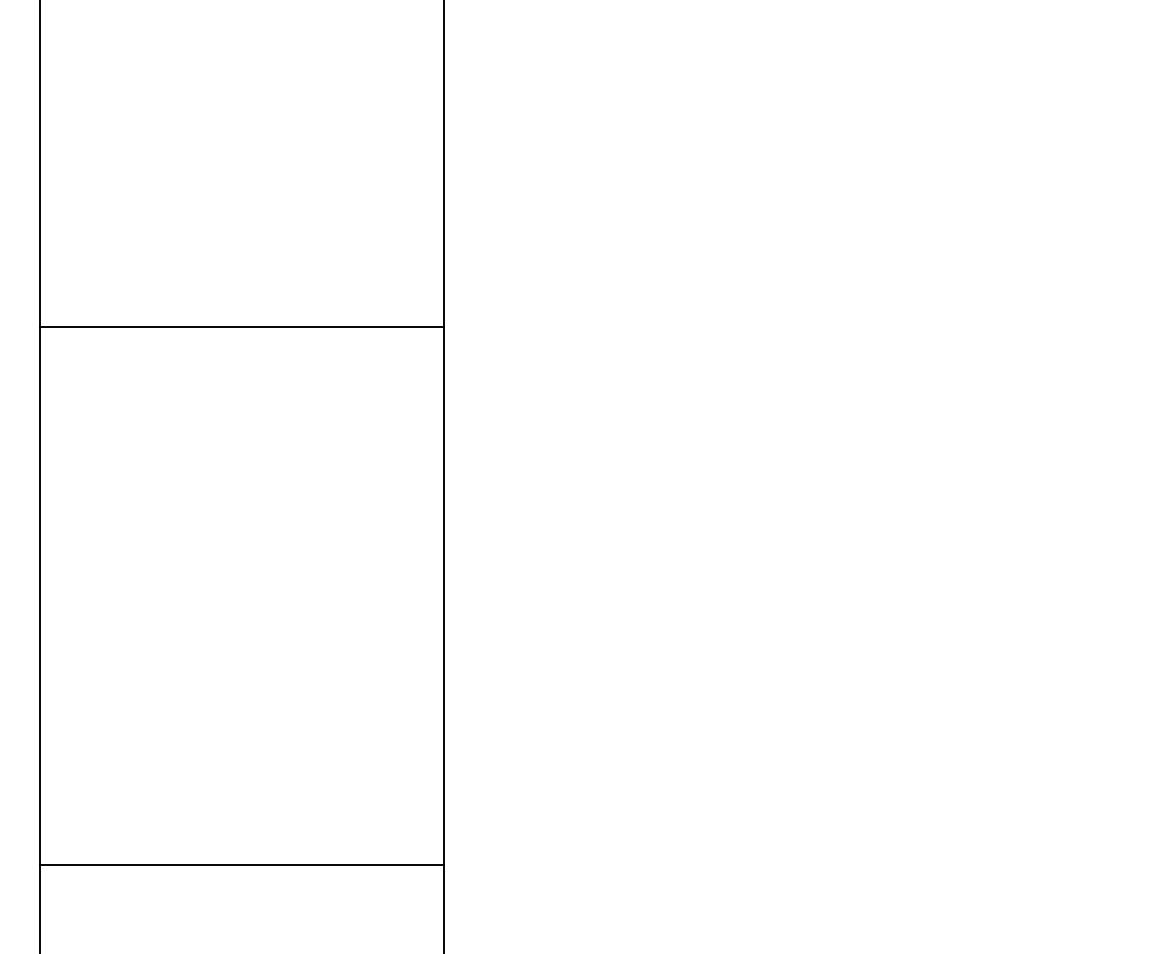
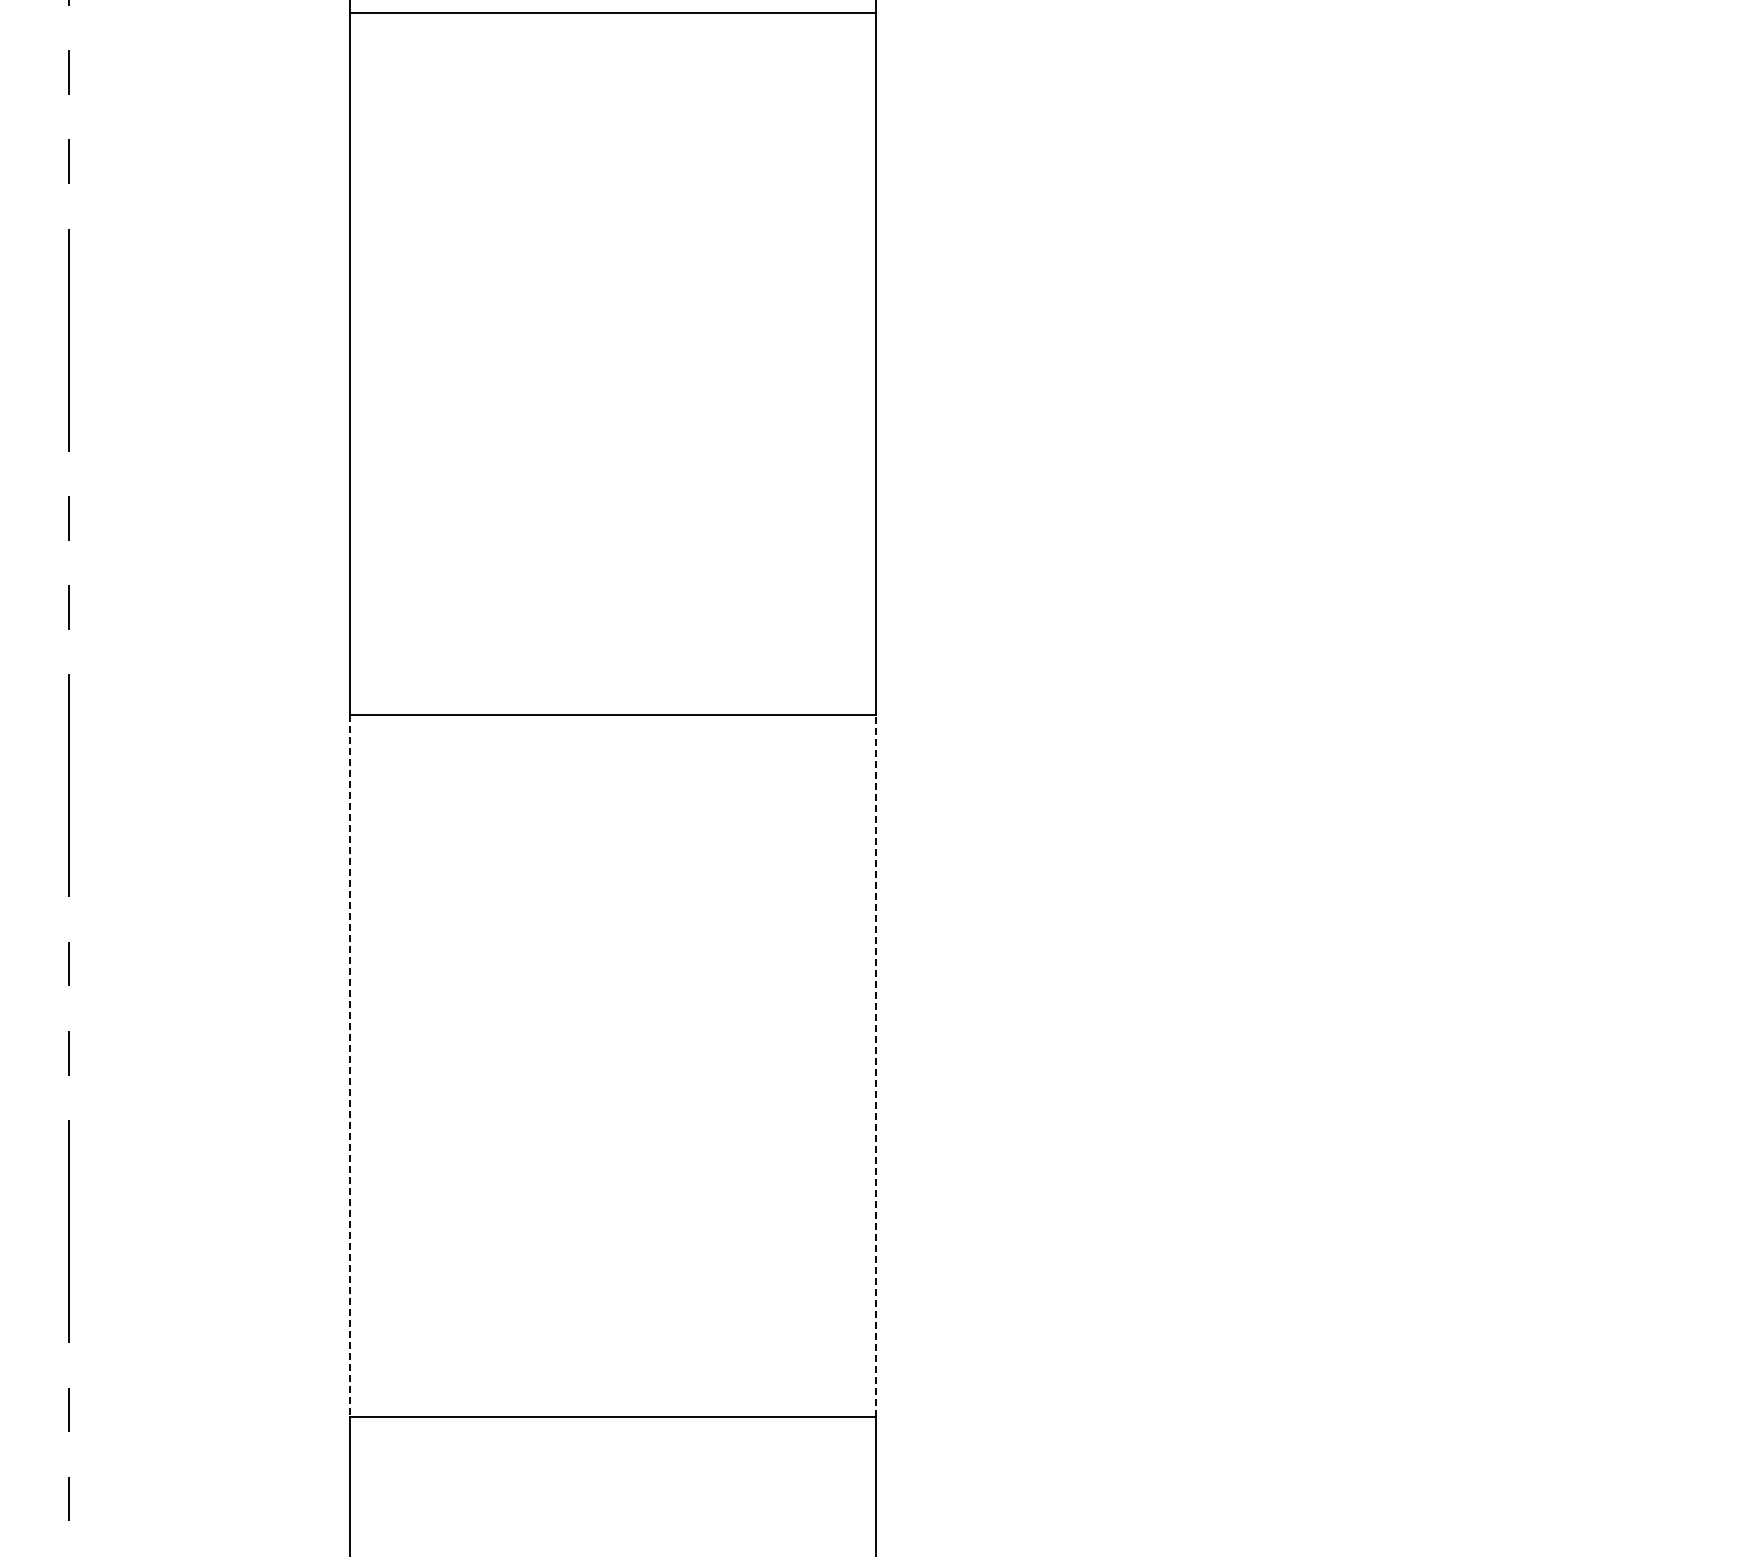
line: (443, 595) -> (876, 1065), solid -> dashed
line: (40, 596) -> (349, 1066), solid -> dashed

